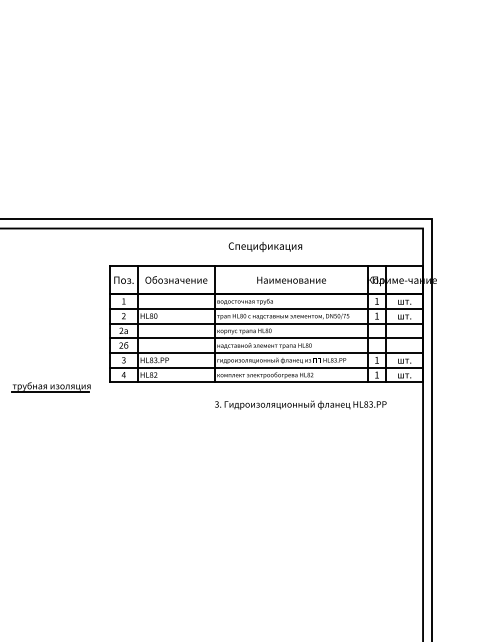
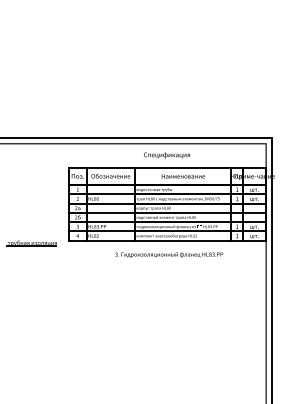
text: (301, 404) -> (169, 254), moved

